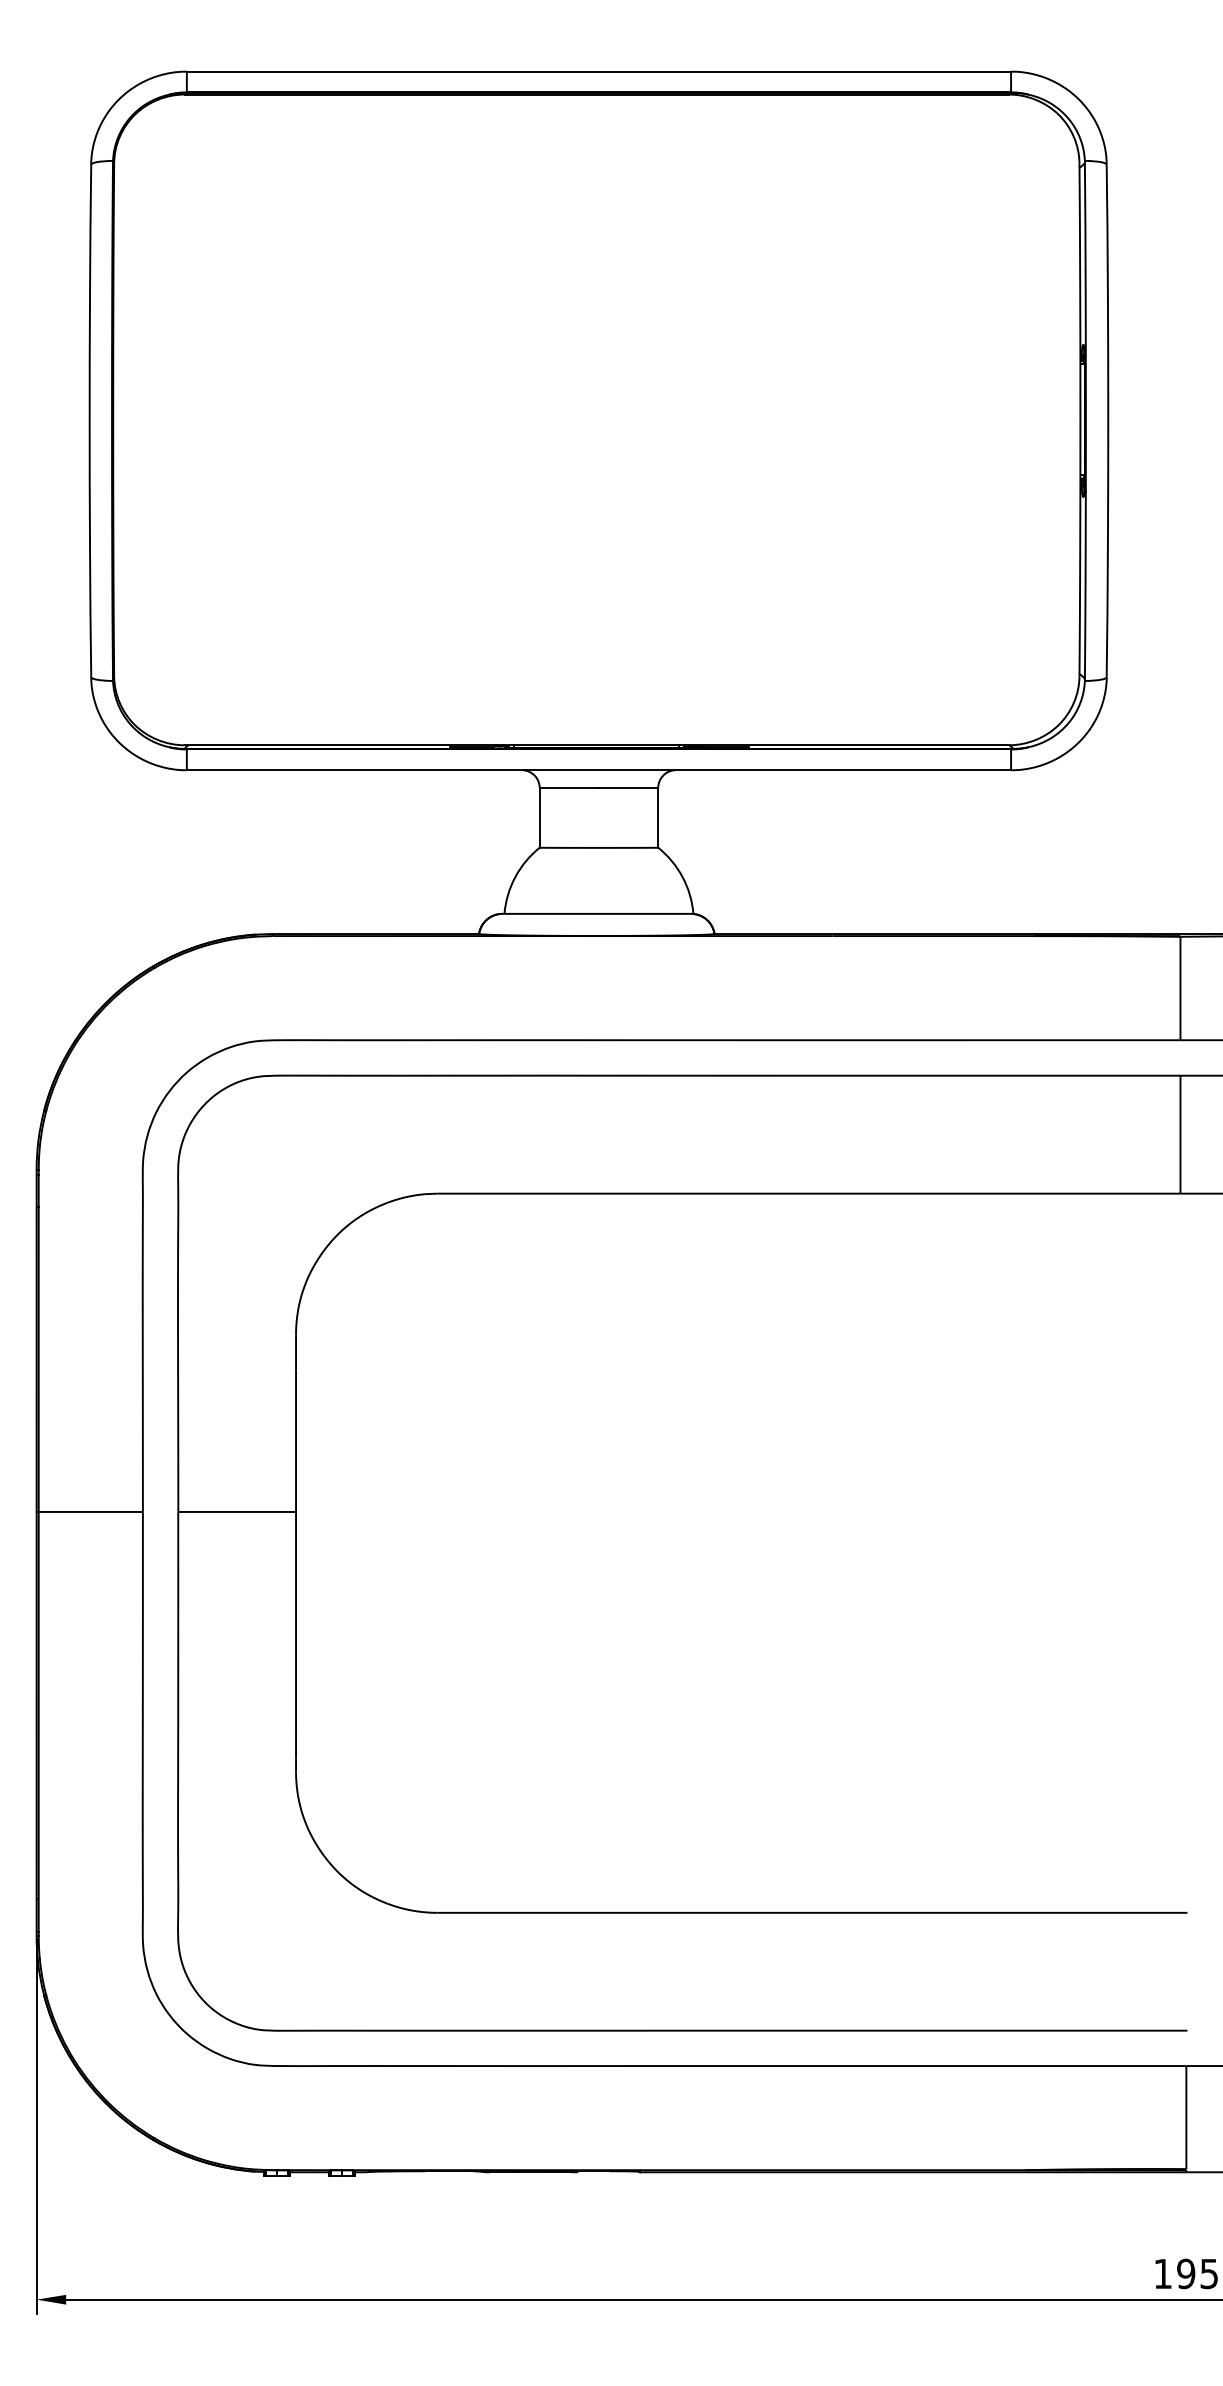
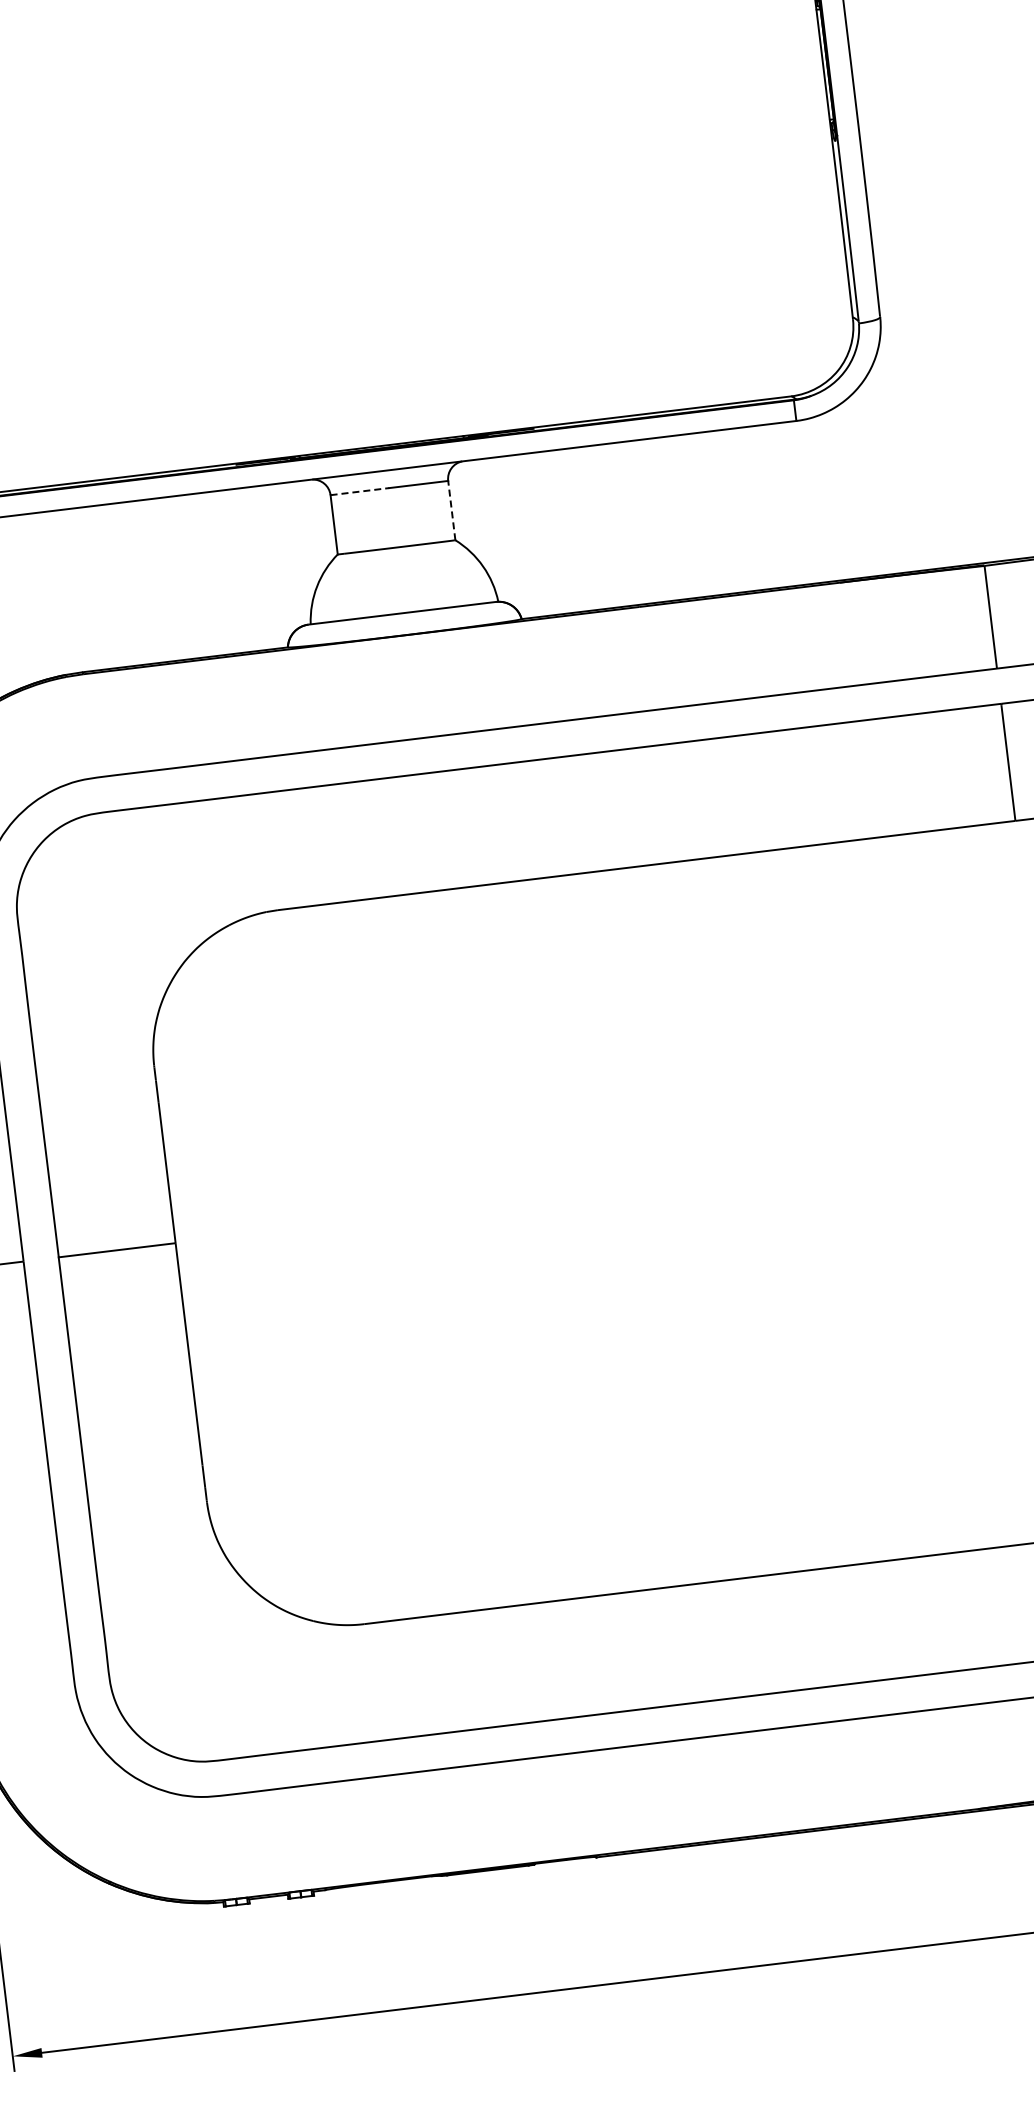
line: (569, 788) -> (360, 492), solid -> dashed
line: (658, 817) -> (452, 510), solid -> dashed

